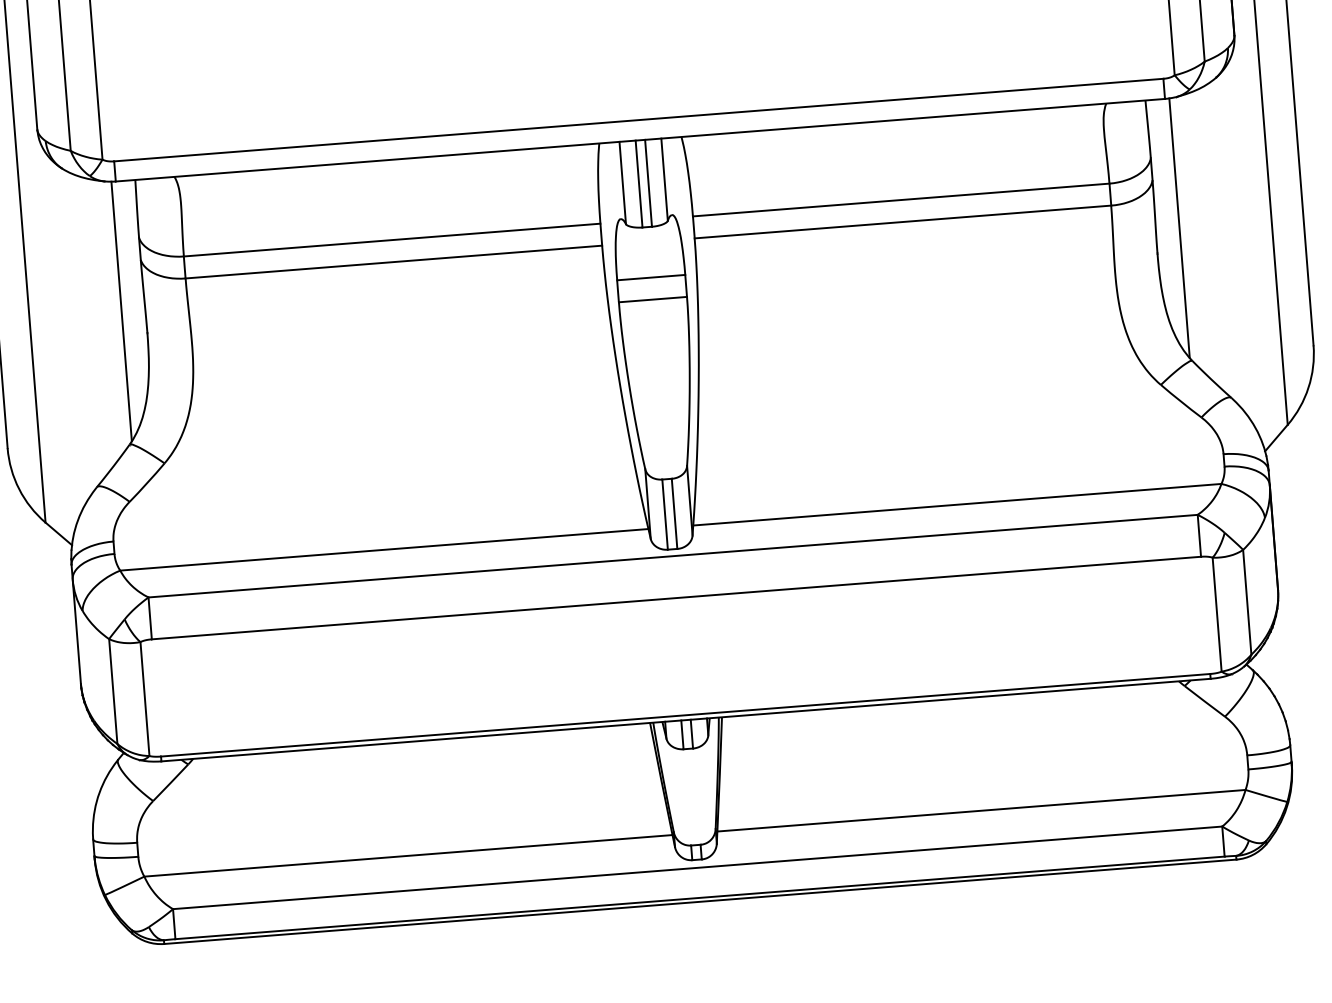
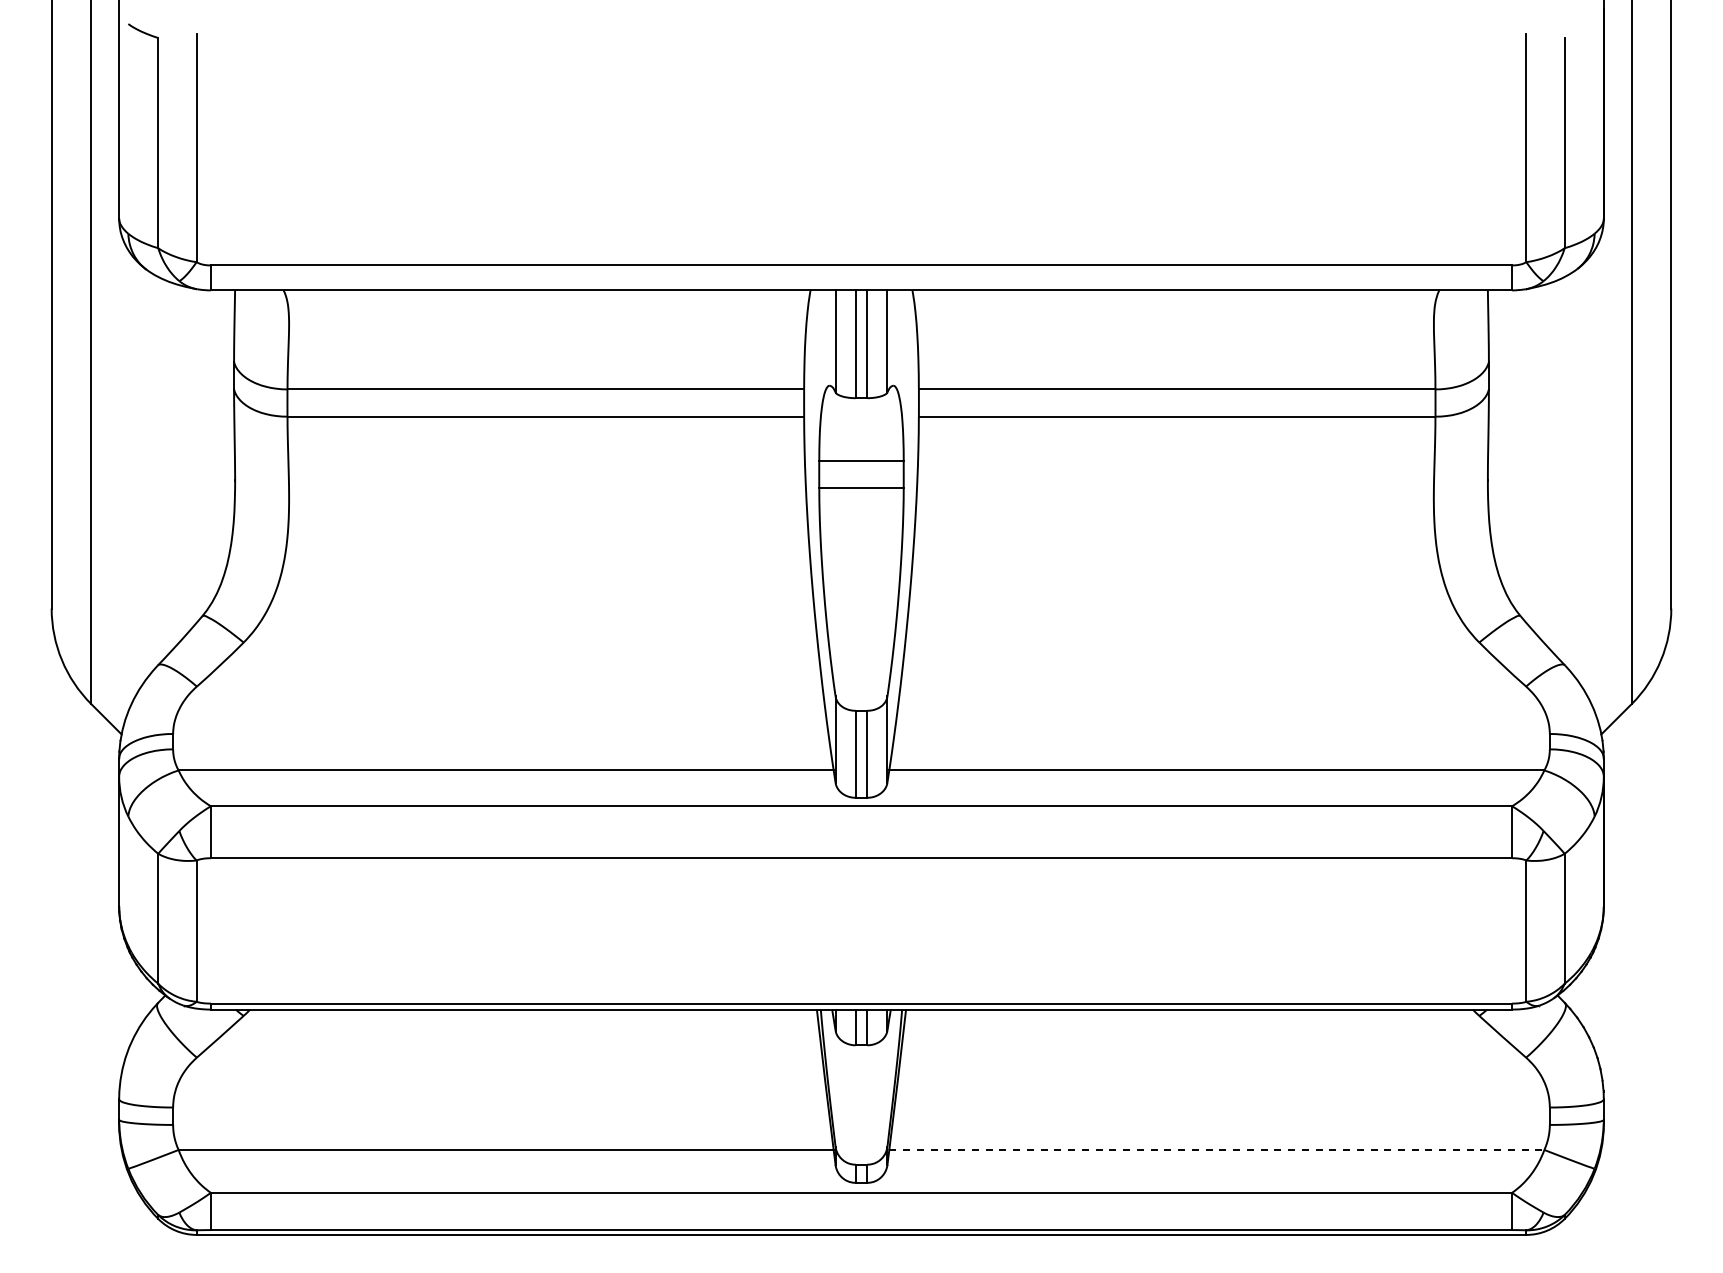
line: (1179, 228) -> (1517, 451), removed
line: (121, 311) -> (205, 451), removed
line: (981, 810) -> (1216, 1149), solid -> dashed

